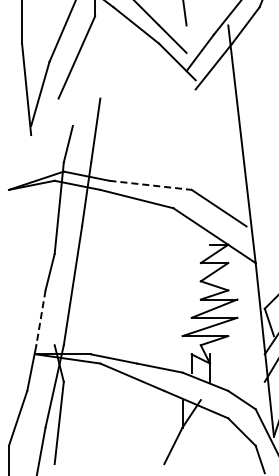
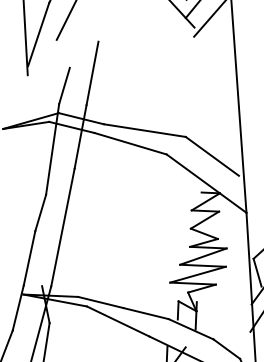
line: (151, 185) -> (145, 130), dashed -> solid
line: (40, 317) -> (29, 257), dashed -> solid

